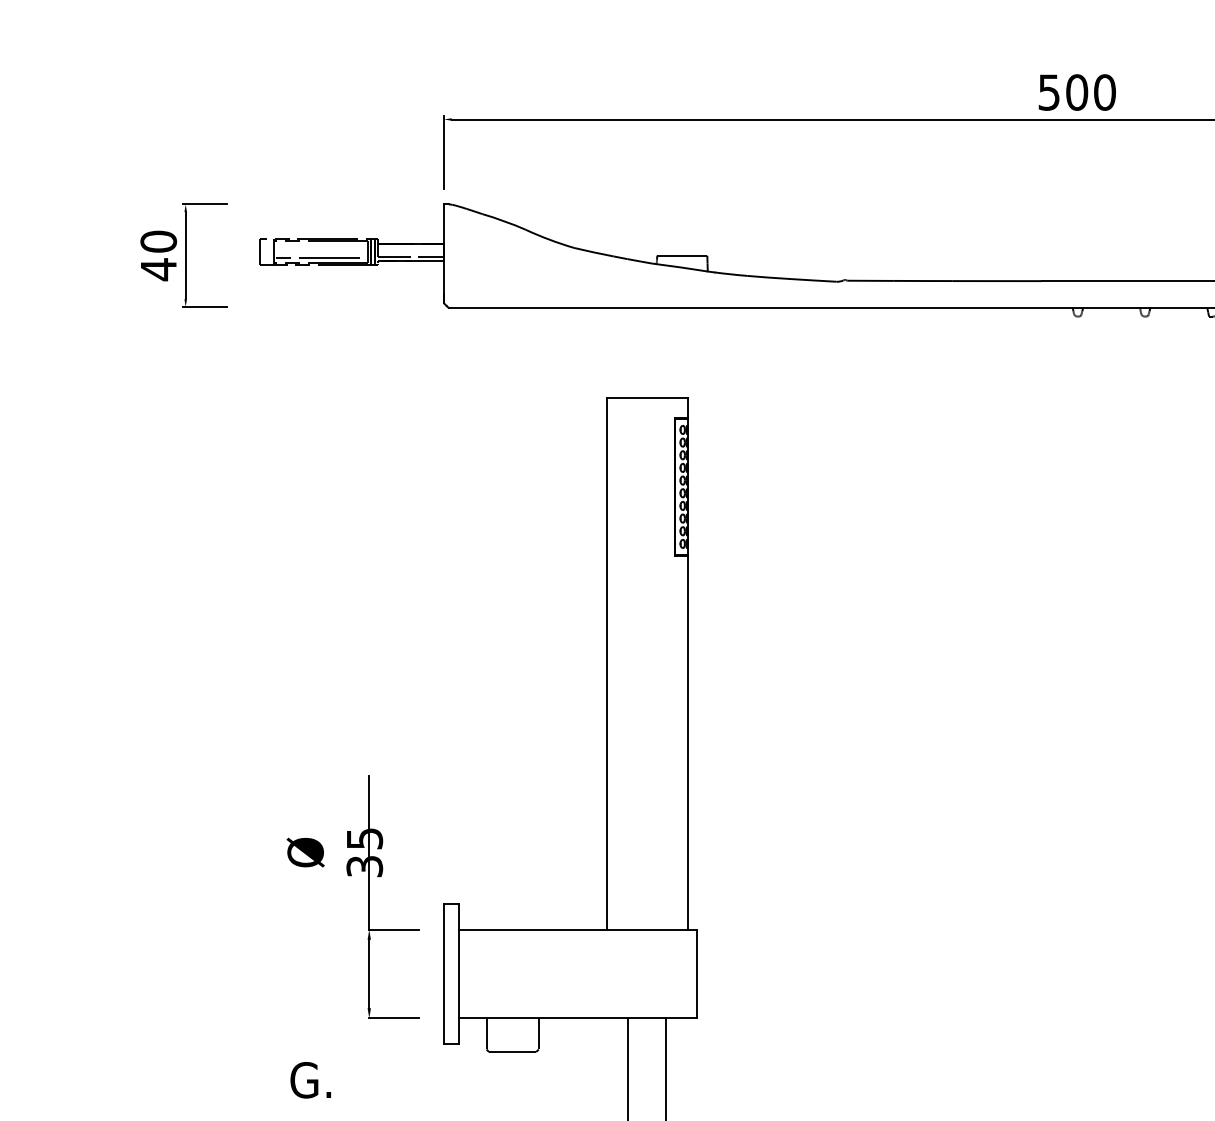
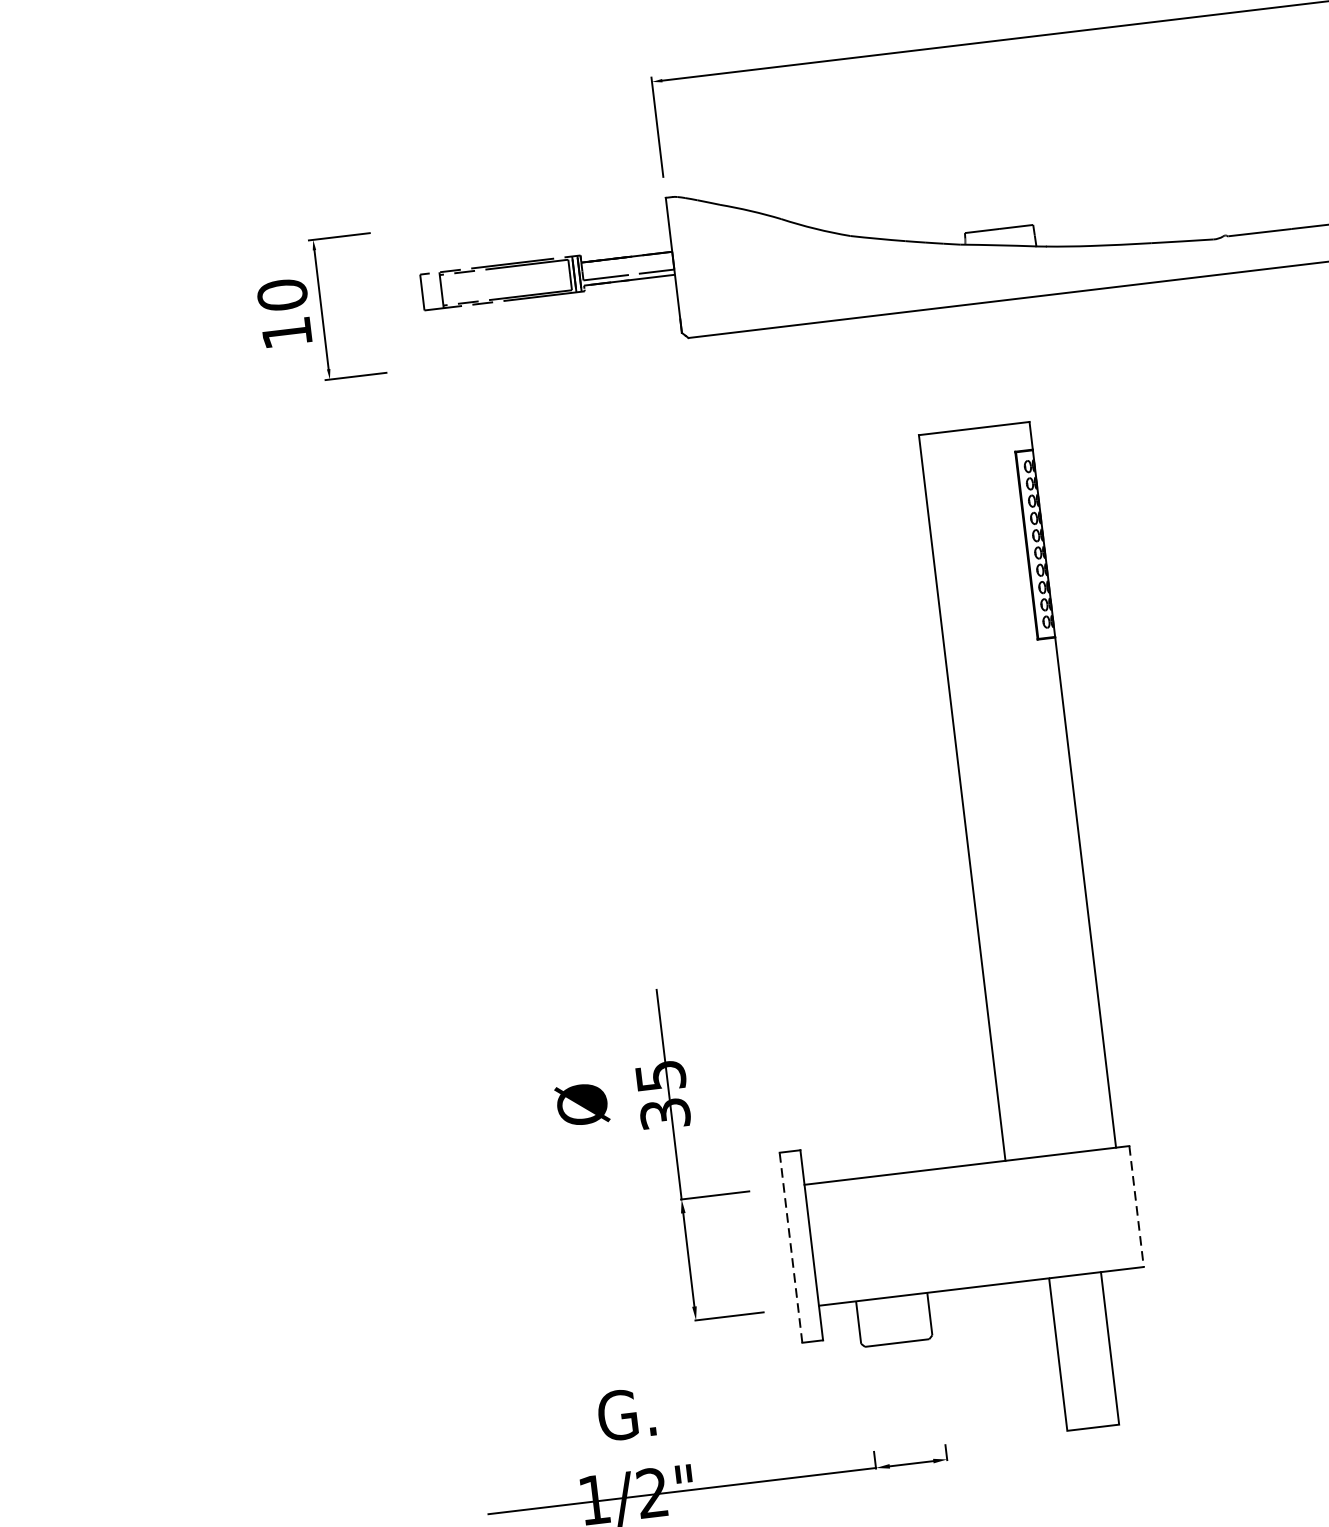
line: (316, 258) -> (500, 292), removed
text: (158, 269) -> (286, 333), 40 -> 10
line: (444, 974) -> (791, 1248), solid -> dashed
line: (697, 974) -> (1136, 1207), solid -> dashed

